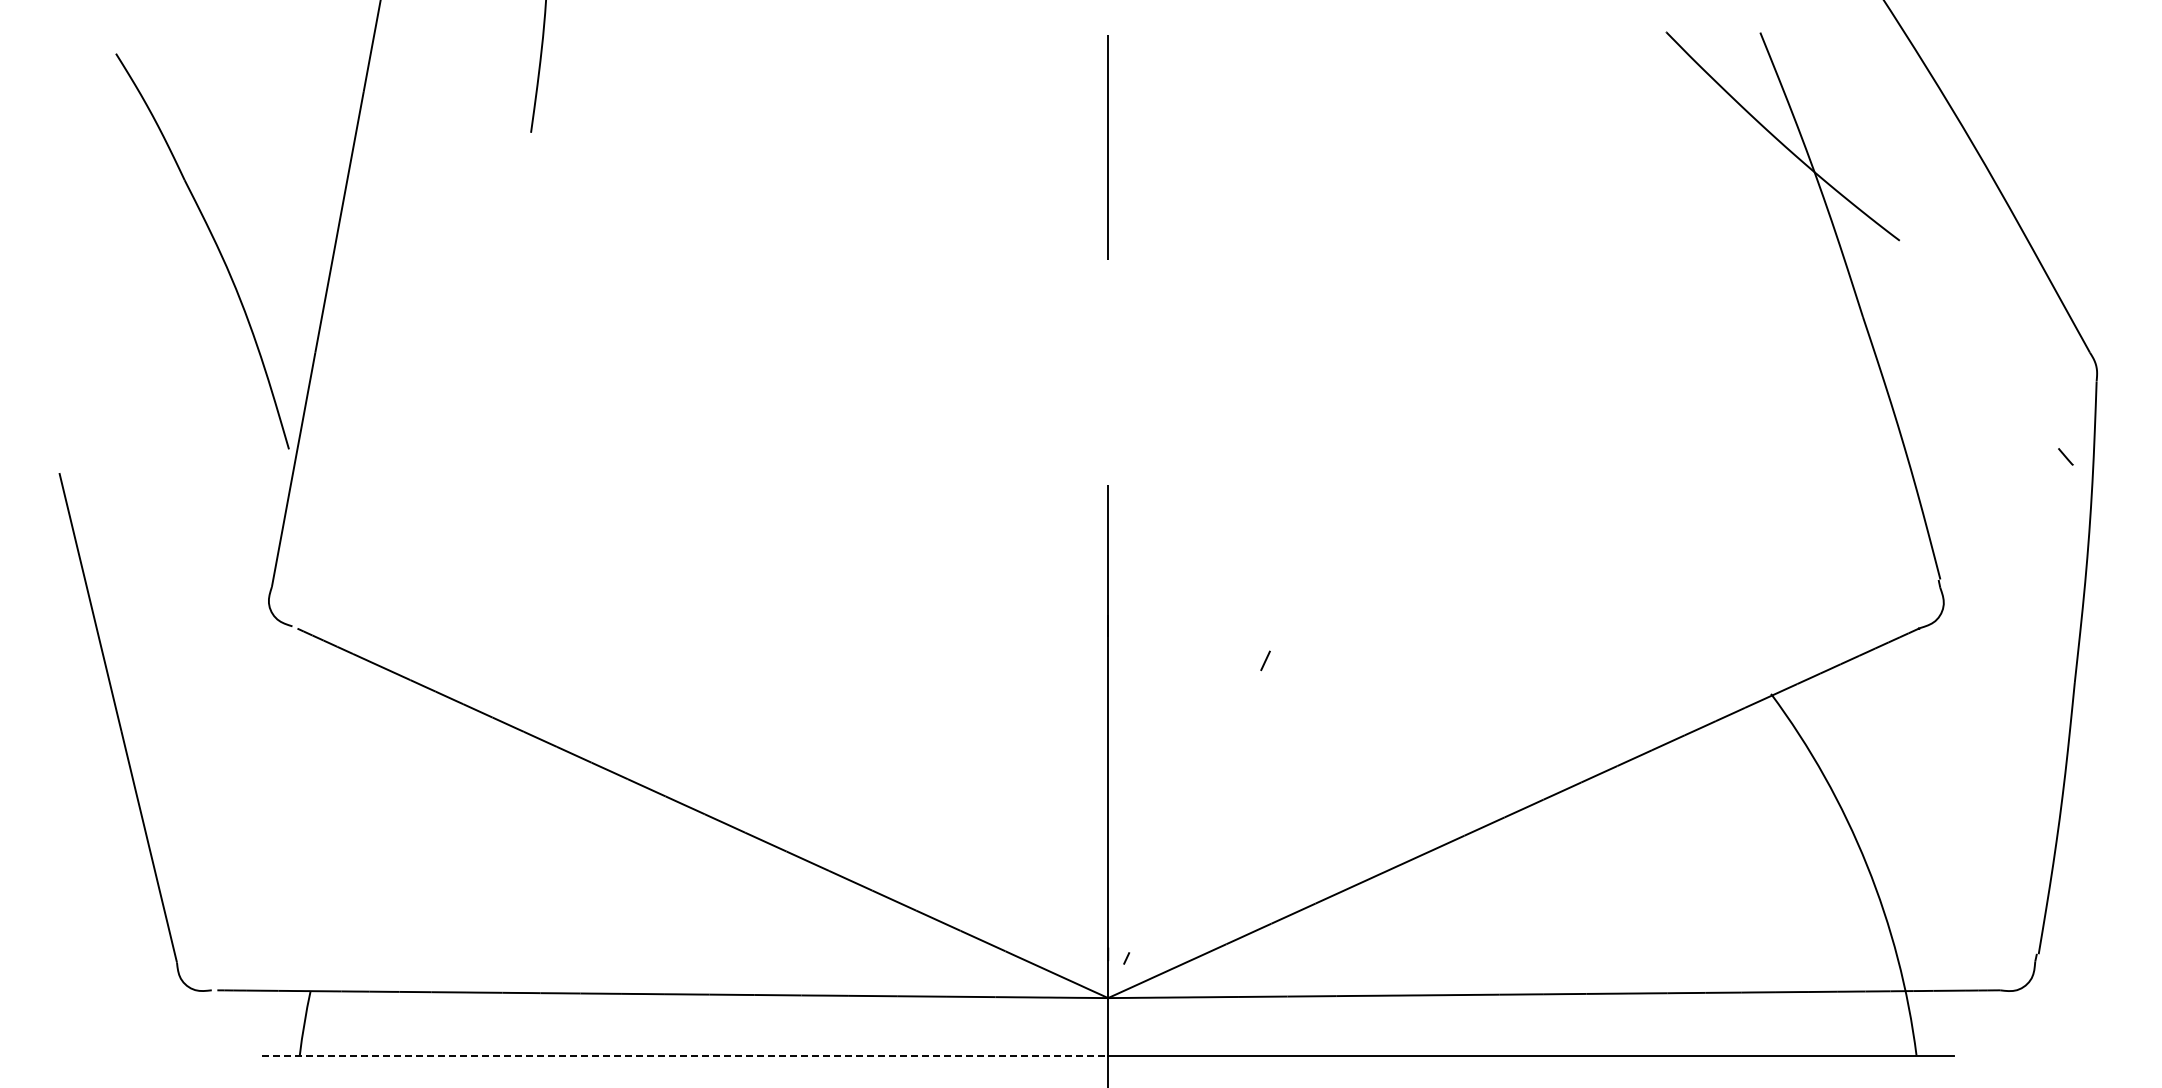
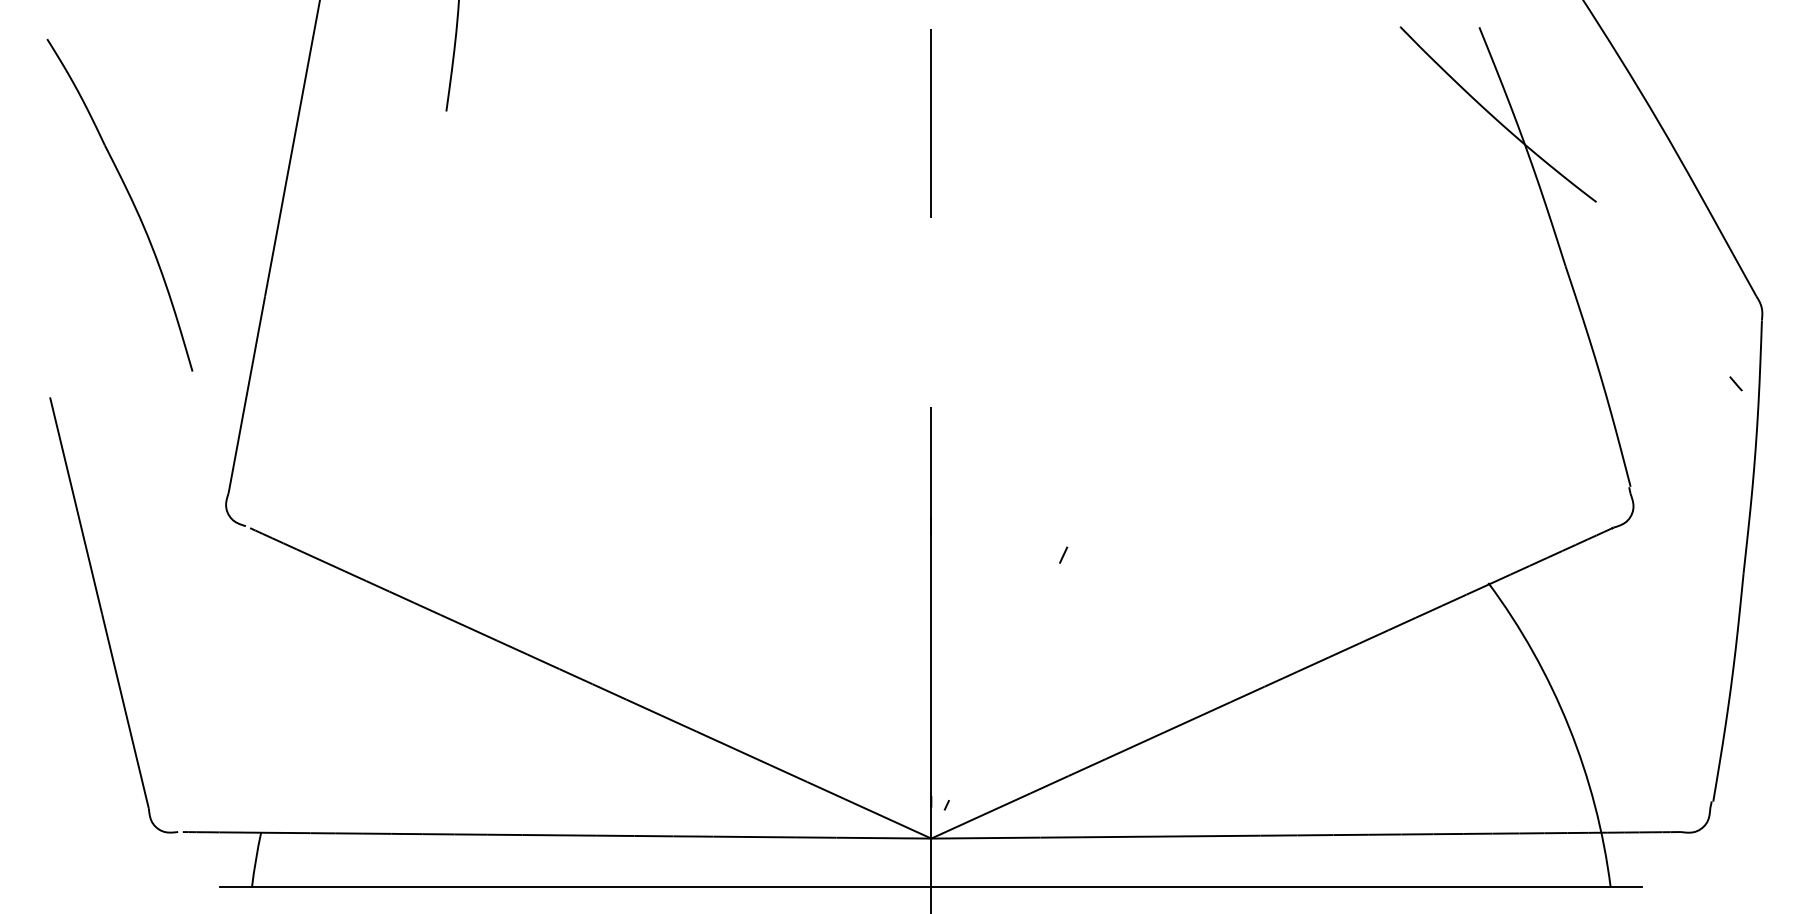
part: (216, 247) -> (131, 201), moved
line: (685, 1055) -> (576, 886), dashed -> solid

